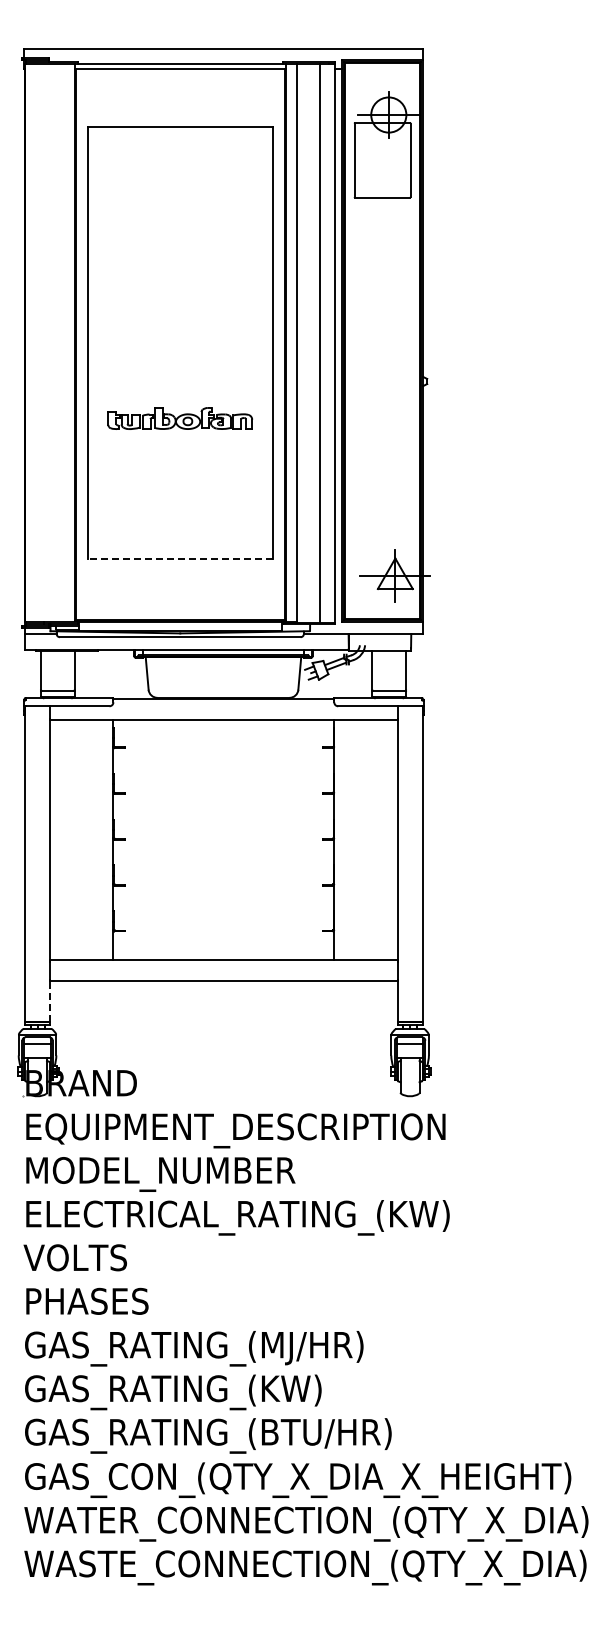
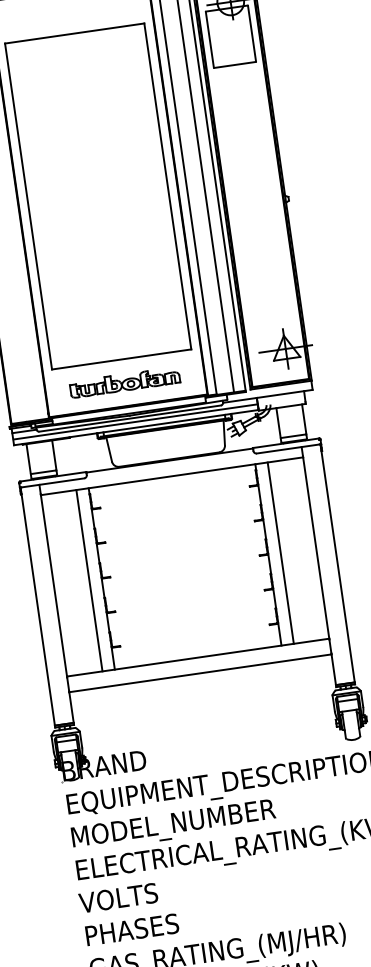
part: (179, 418) -> (124, 382), moved
line: (179, 558) -> (121, 359), dashed -> solid
line: (186, 642) -> (135, 421), added
line: (97, 839) -> (89, 580), added
line: (350, 839) -> (280, 552), added
line: (50, 1001) -> (71, 707), dashed -> solid

